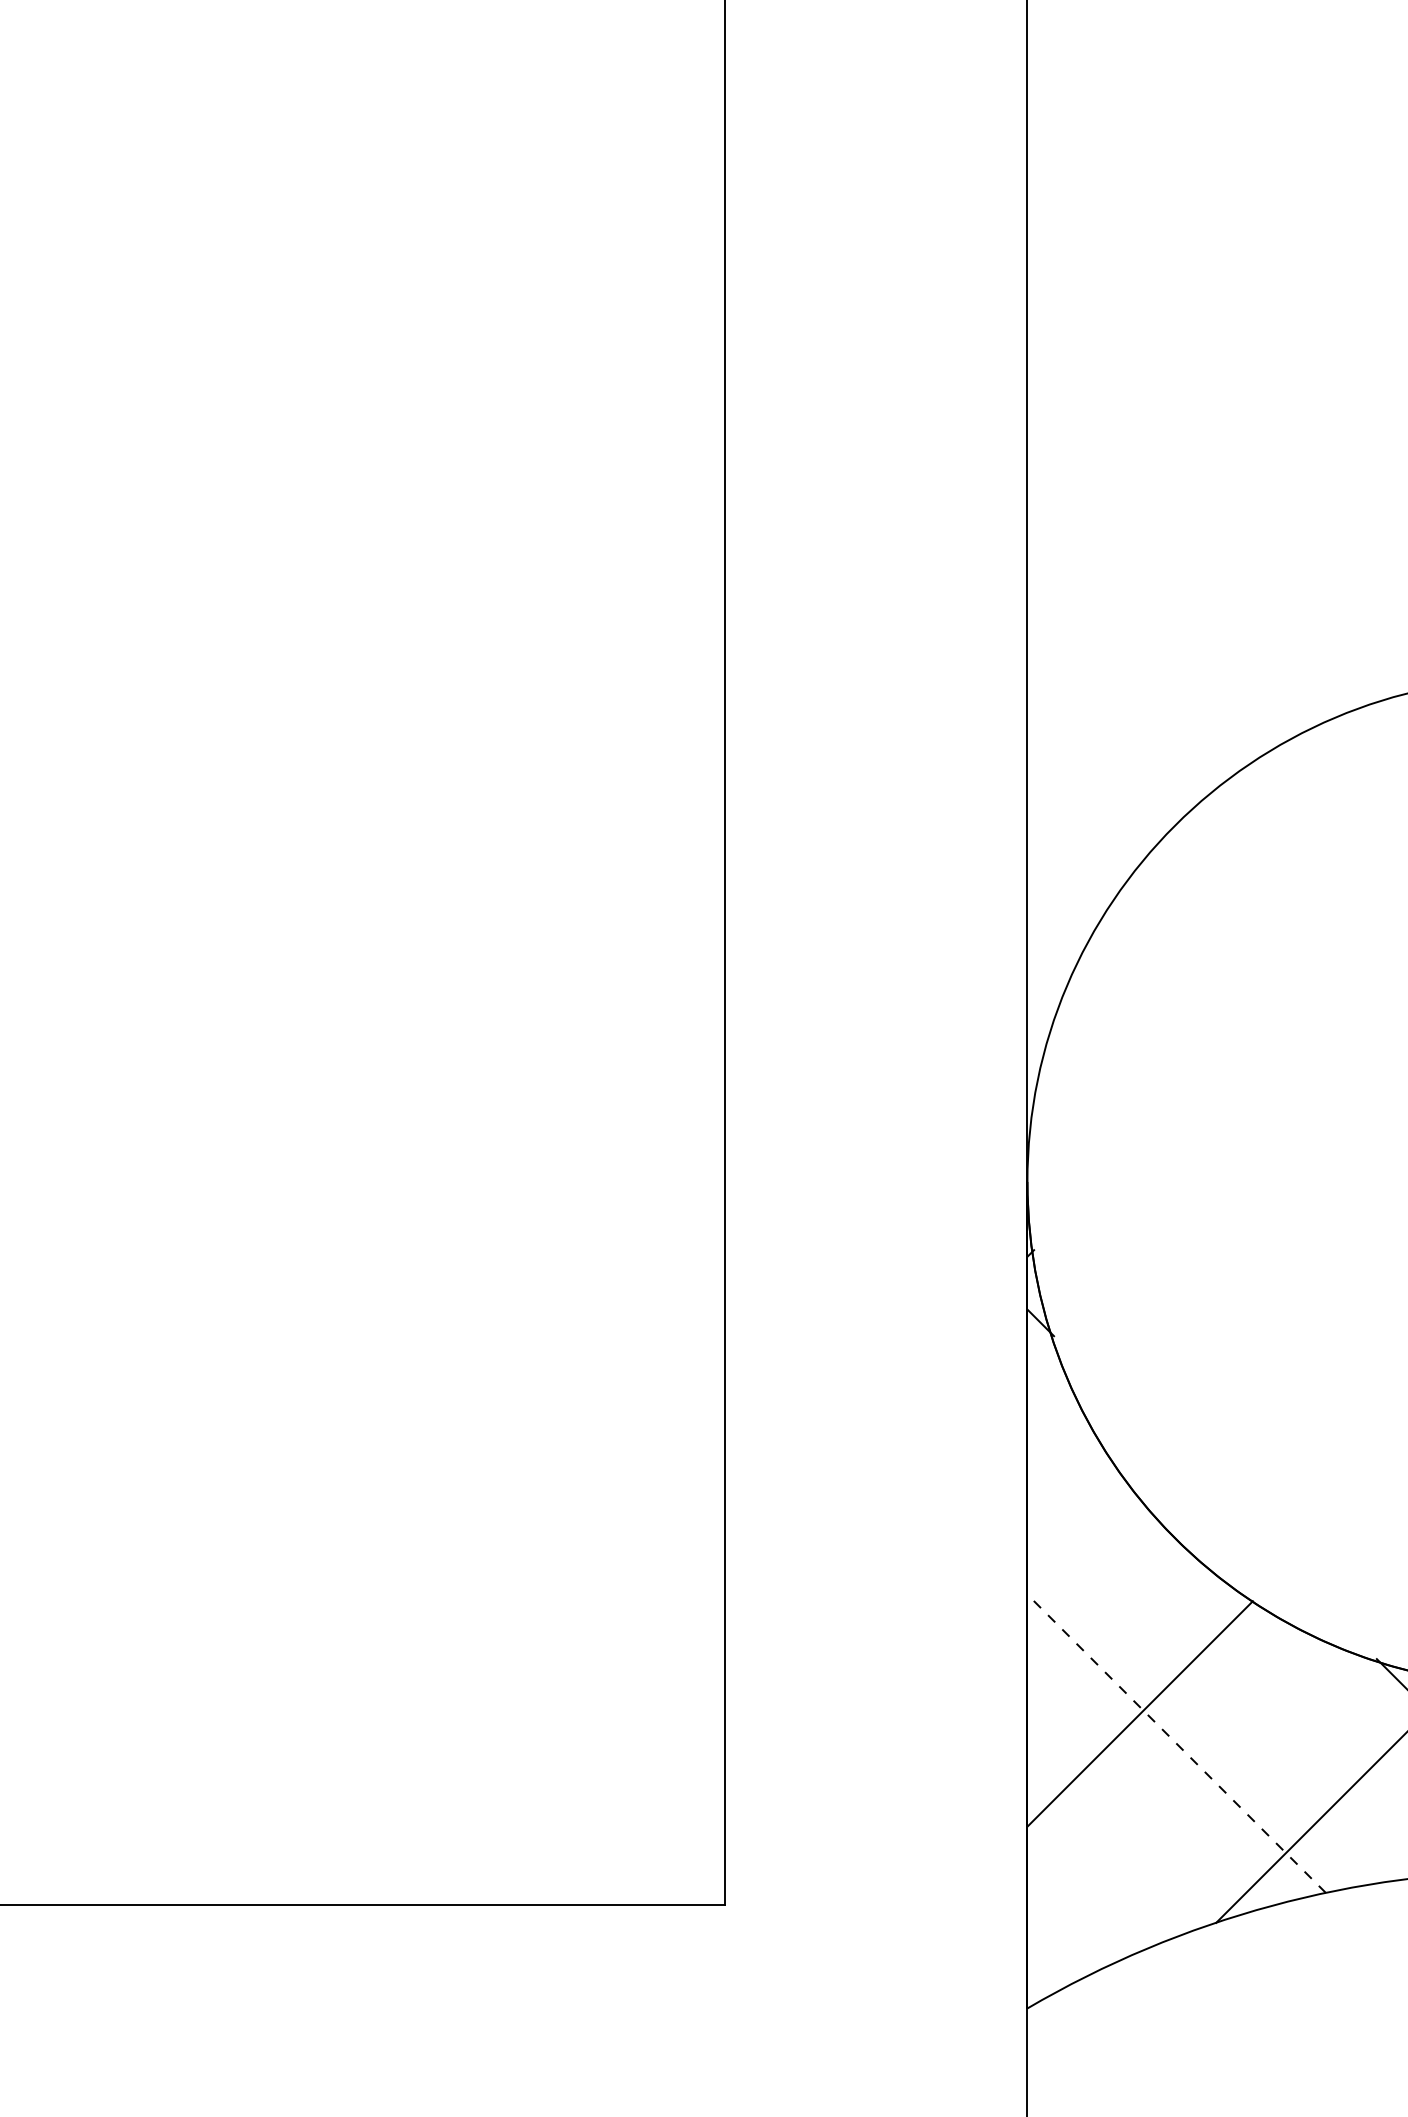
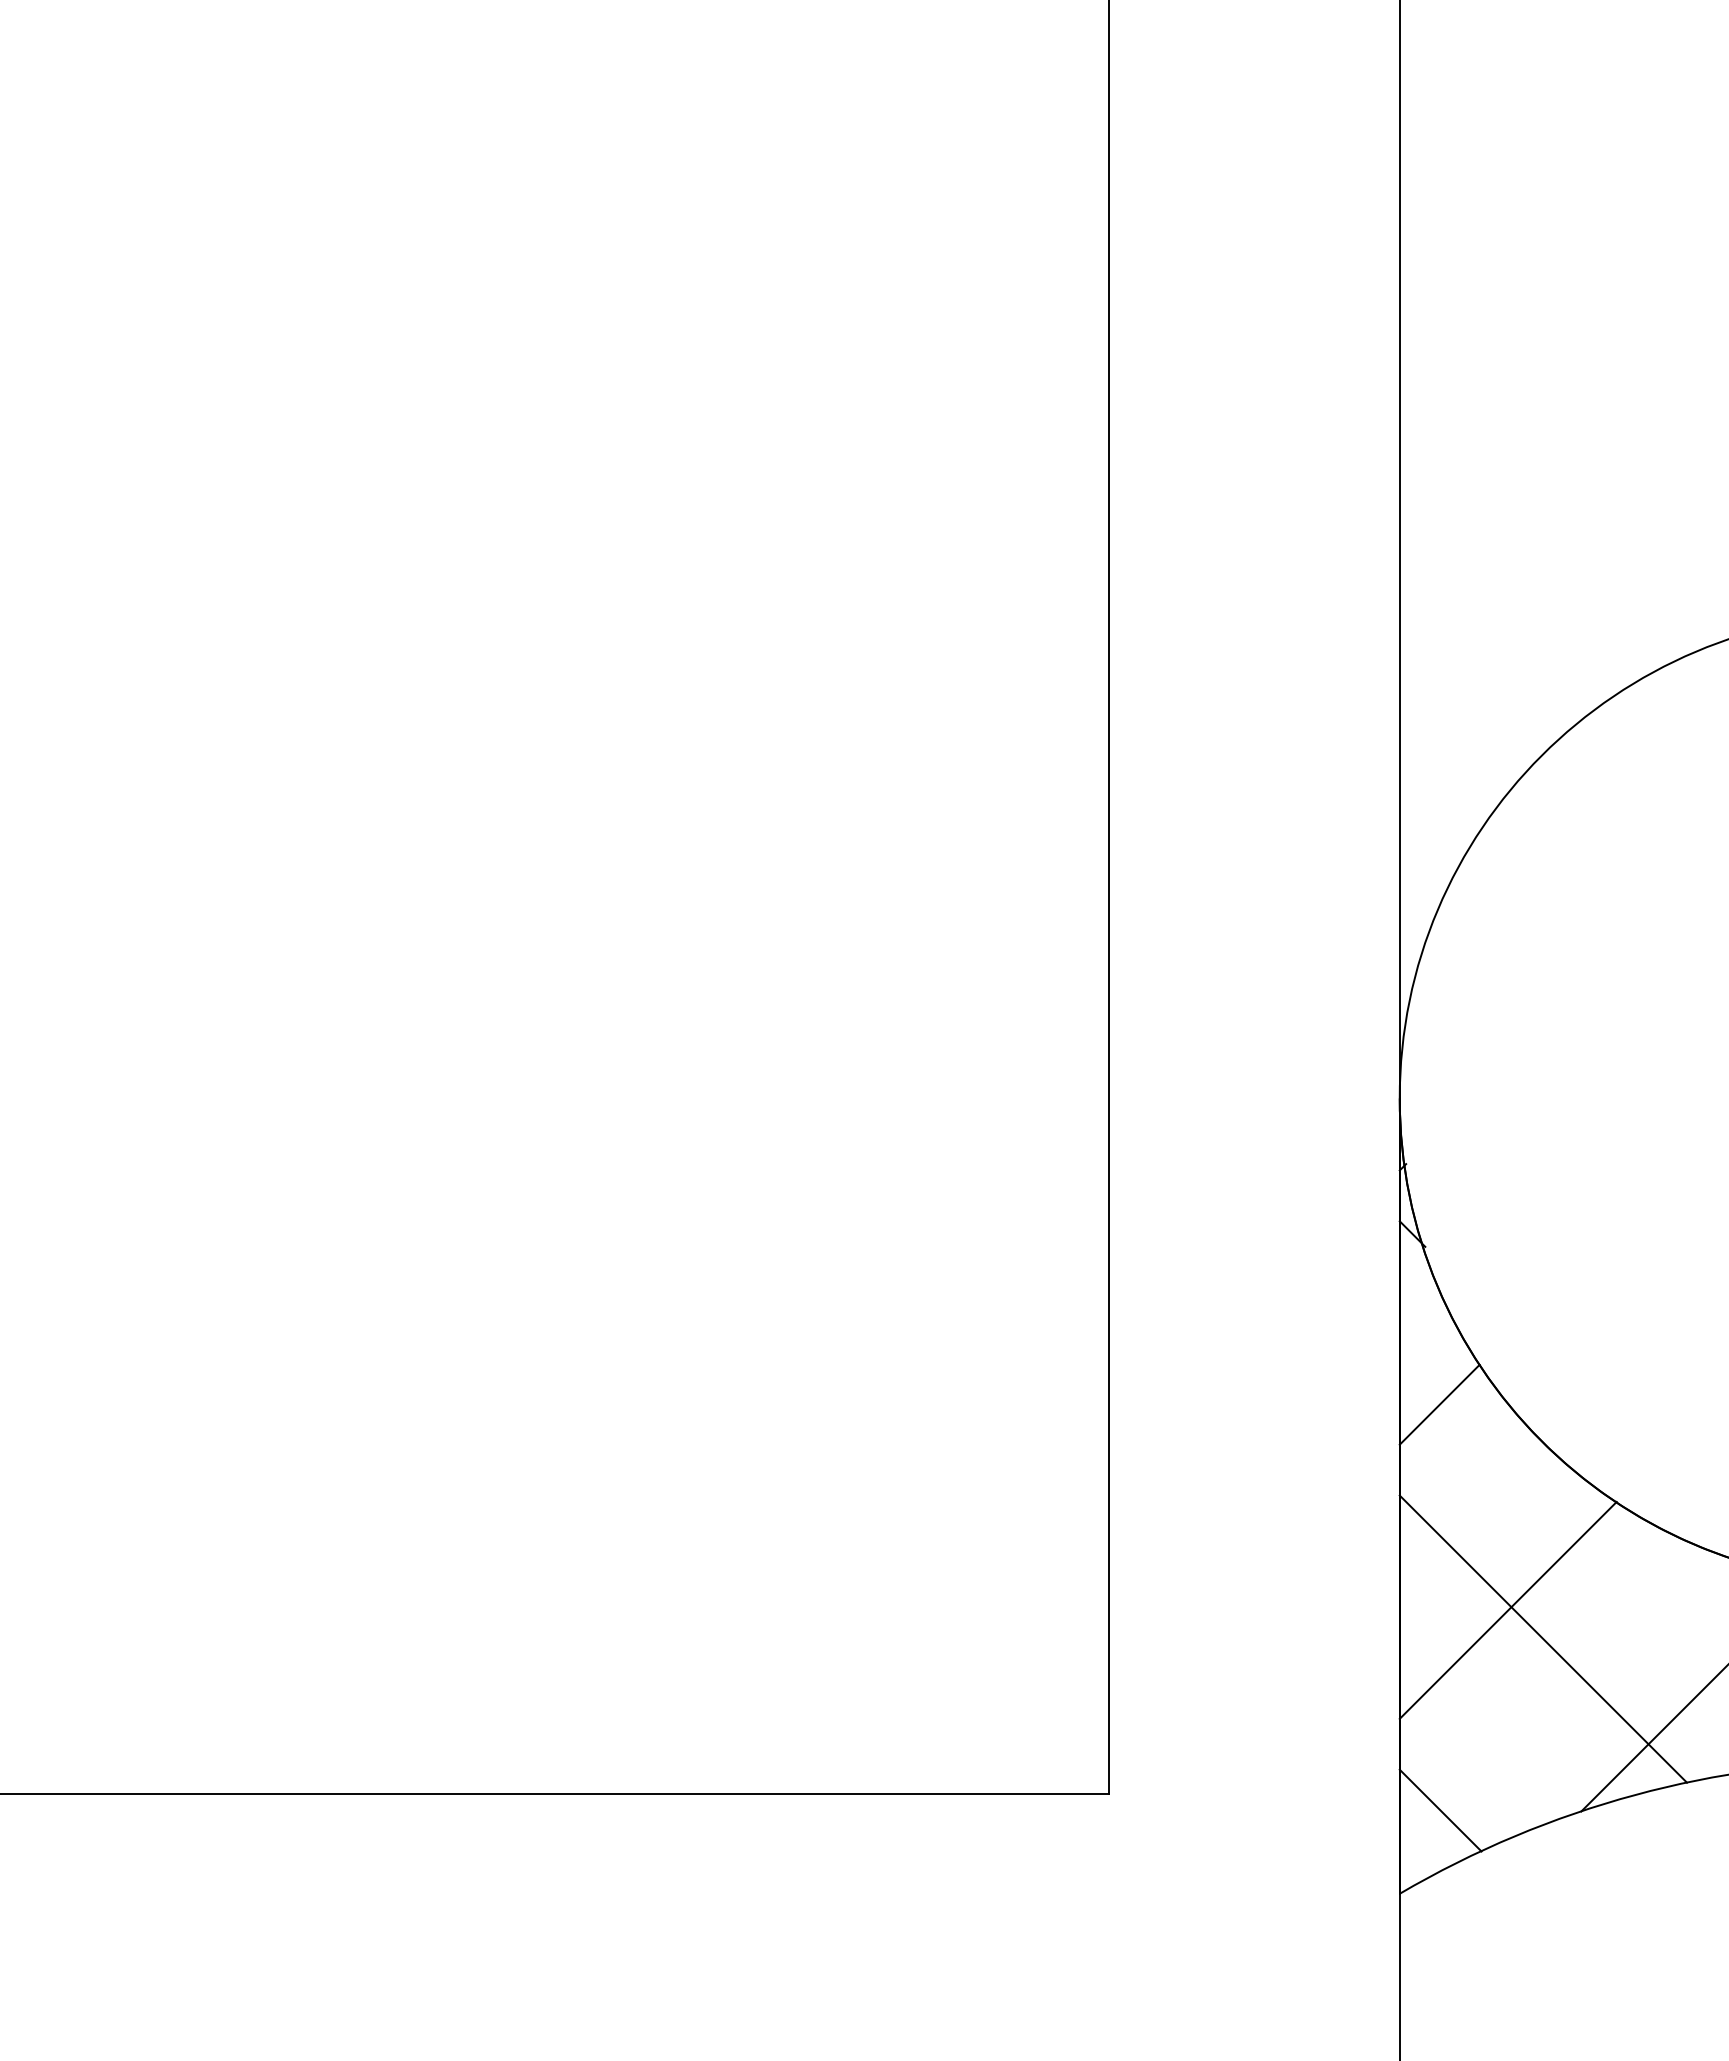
line: (1068, 1499) -> (1439, 1404), added
line: (1176, 1743) -> (1543, 1638), dashed -> solid
line: (1069, 1921) -> (1440, 1810), added

